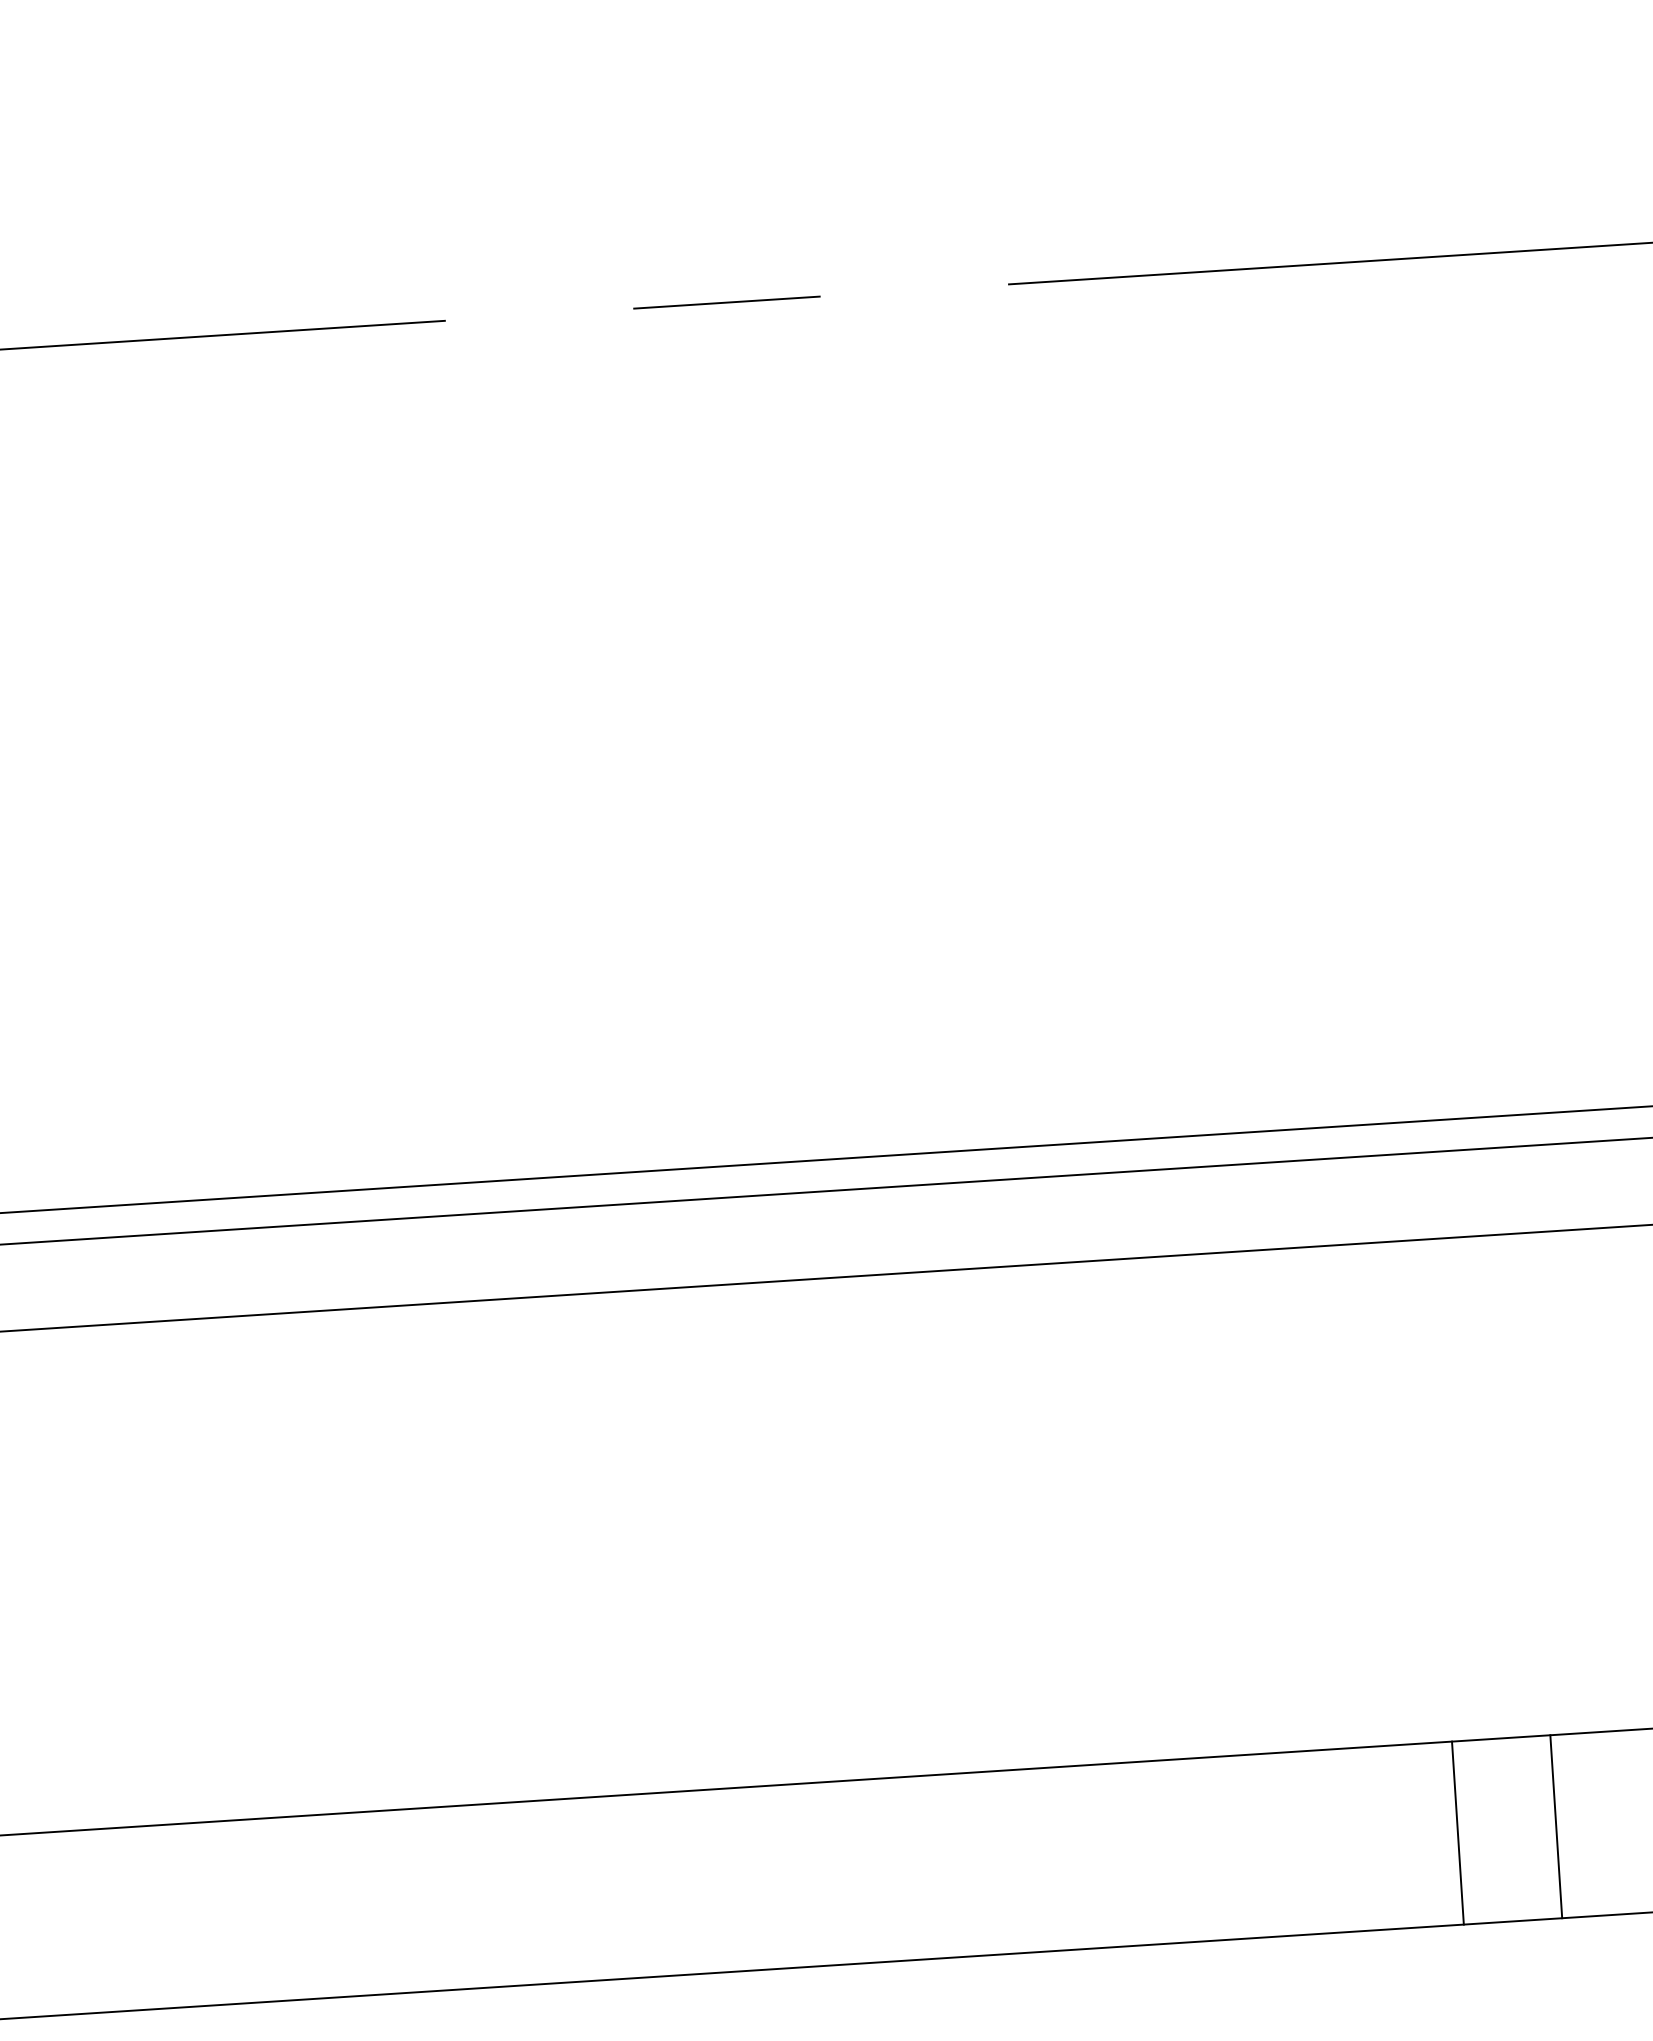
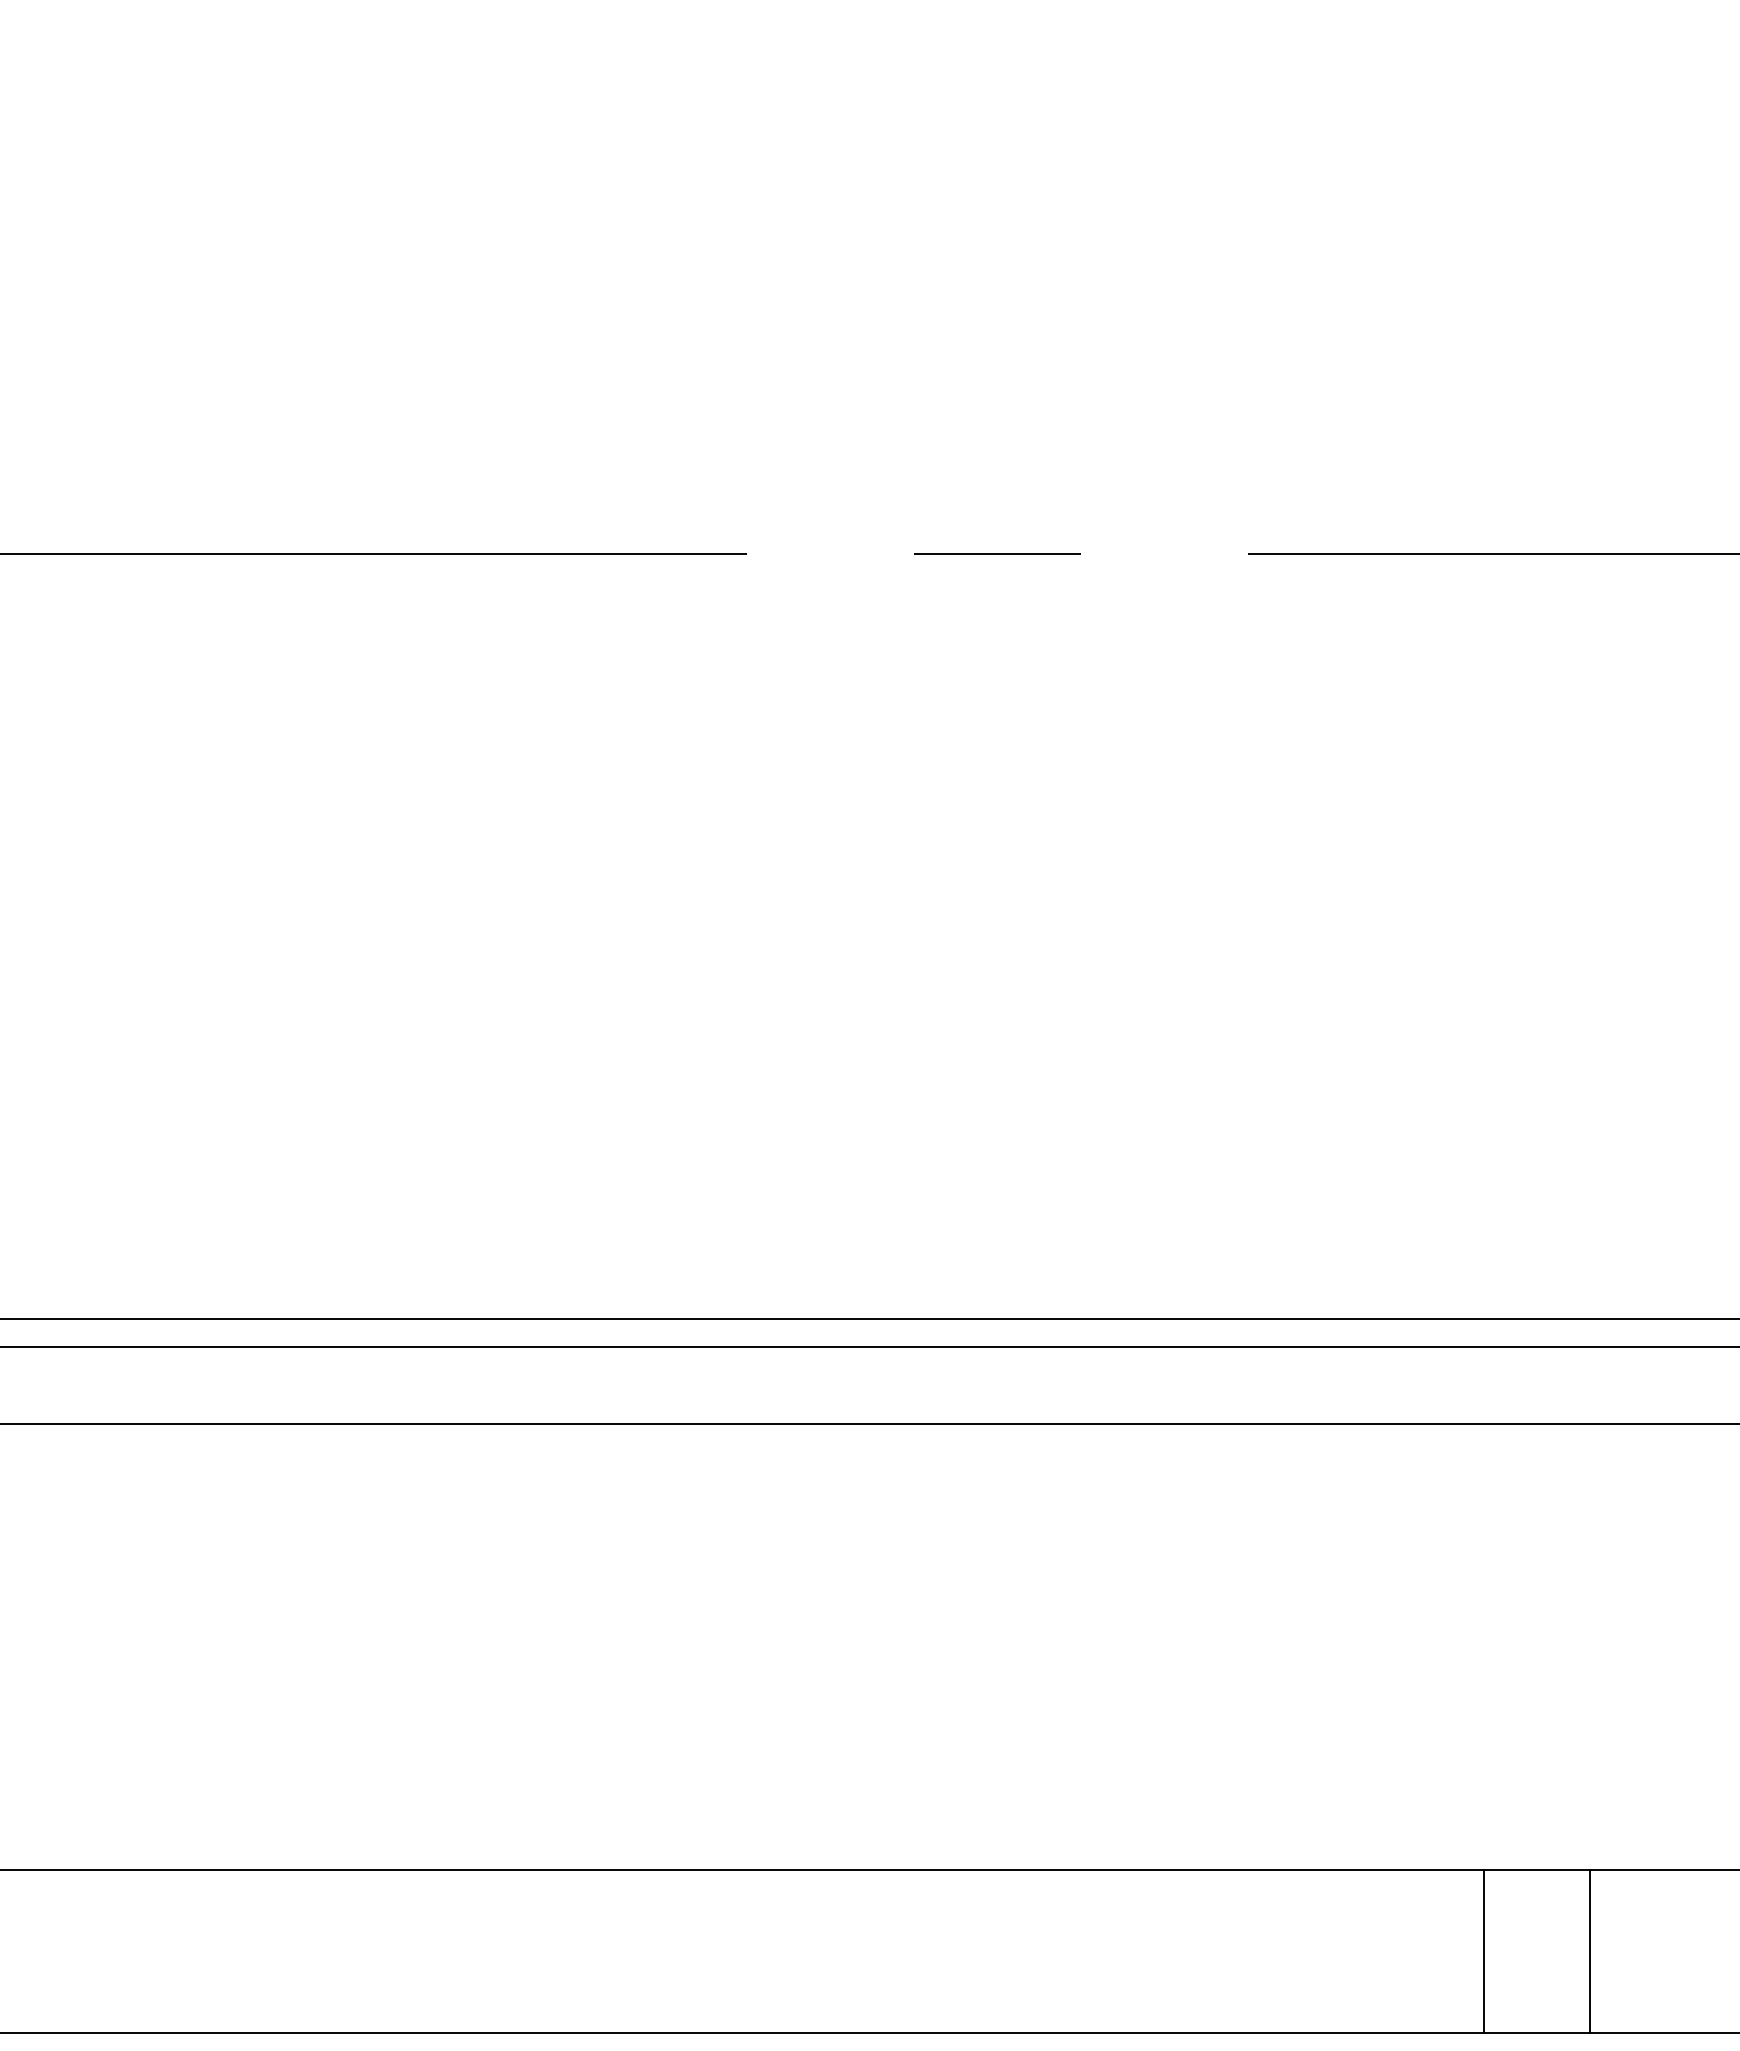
line: (1556, 1826) -> (1590, 1951), moved
line: (1457, 1832) -> (1483, 1951), moved

